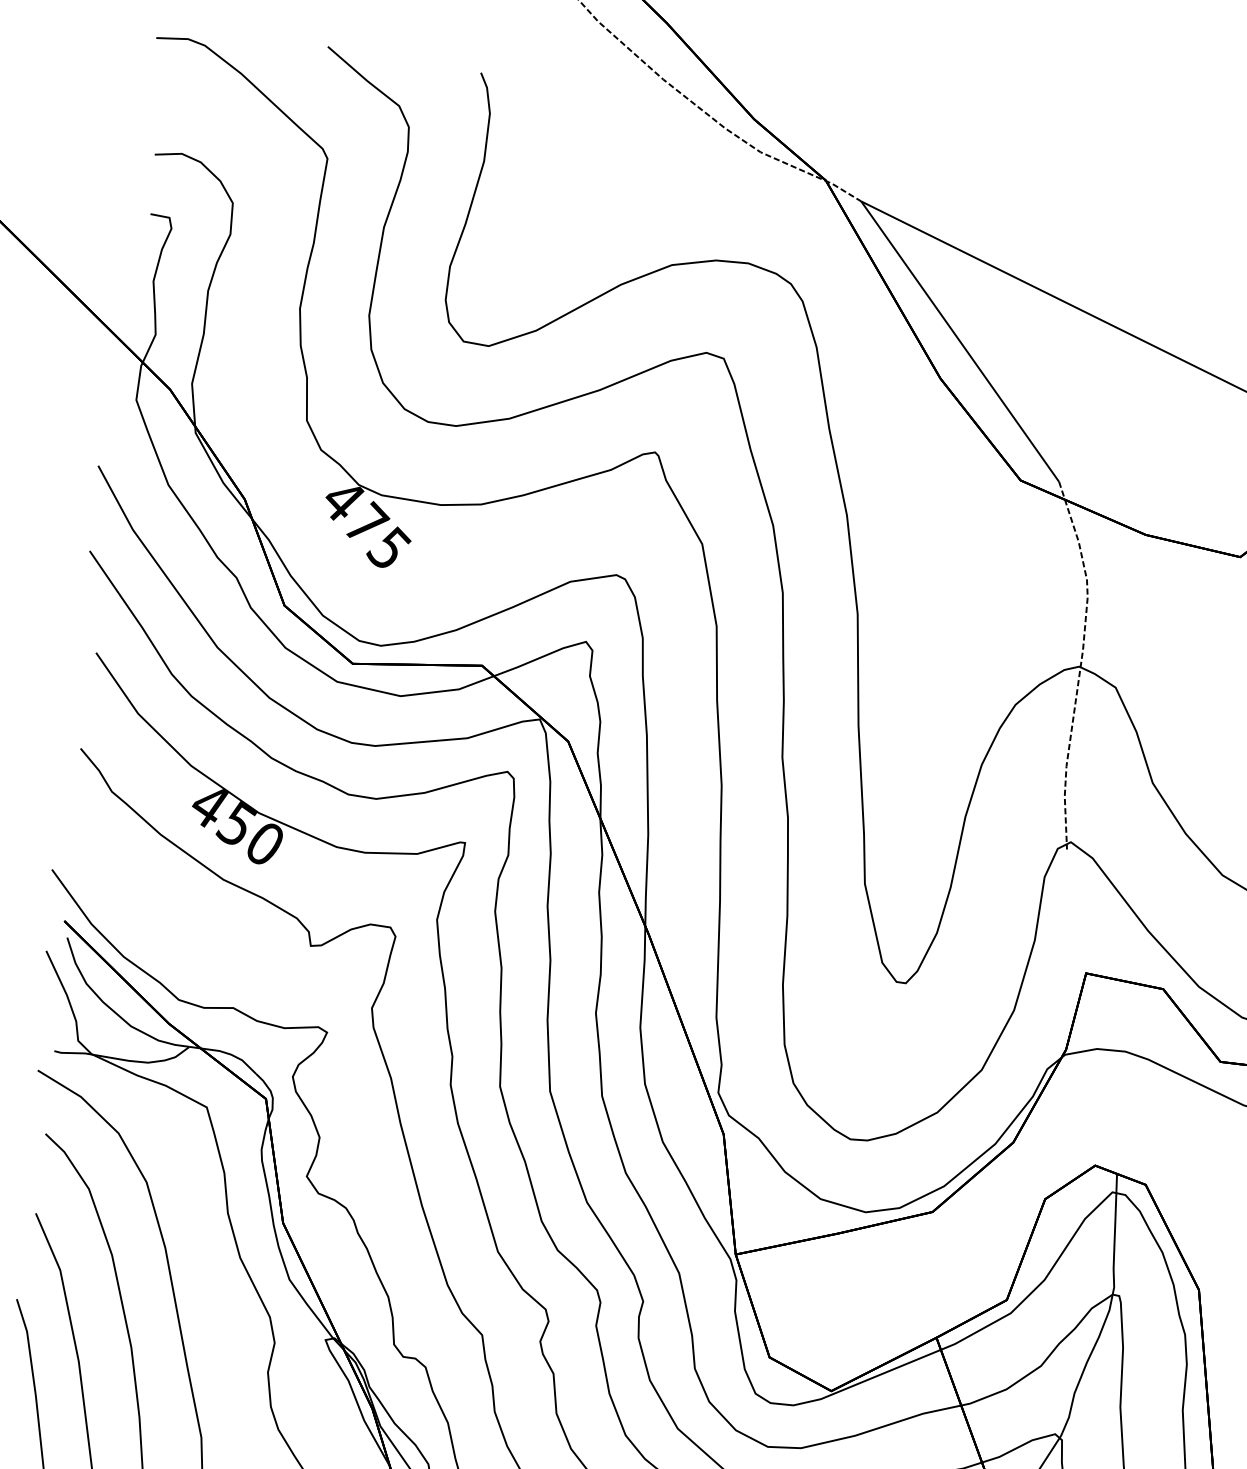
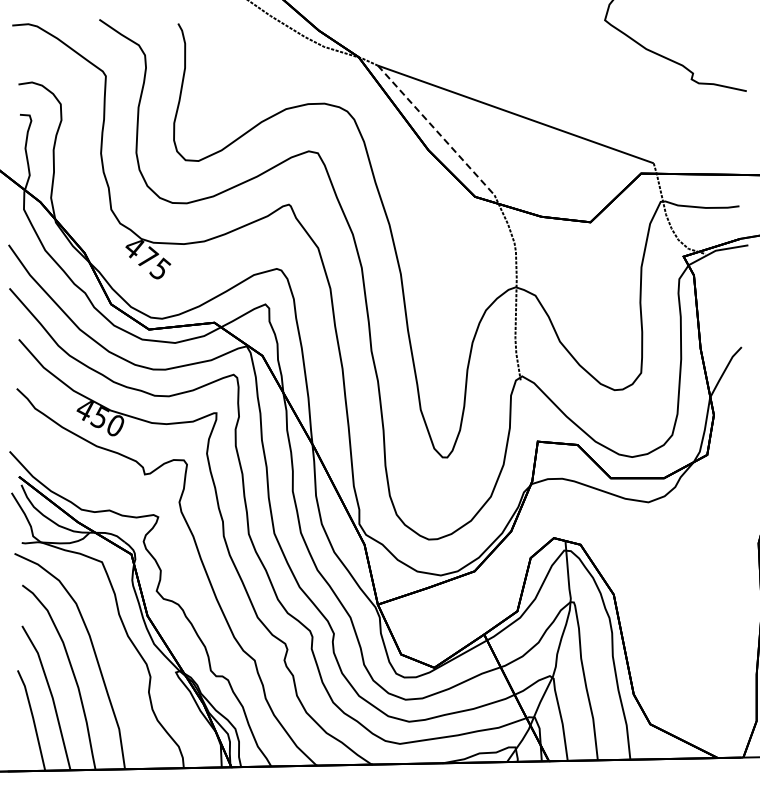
line: (960, 341) -> (436, 130), solid -> dashed

